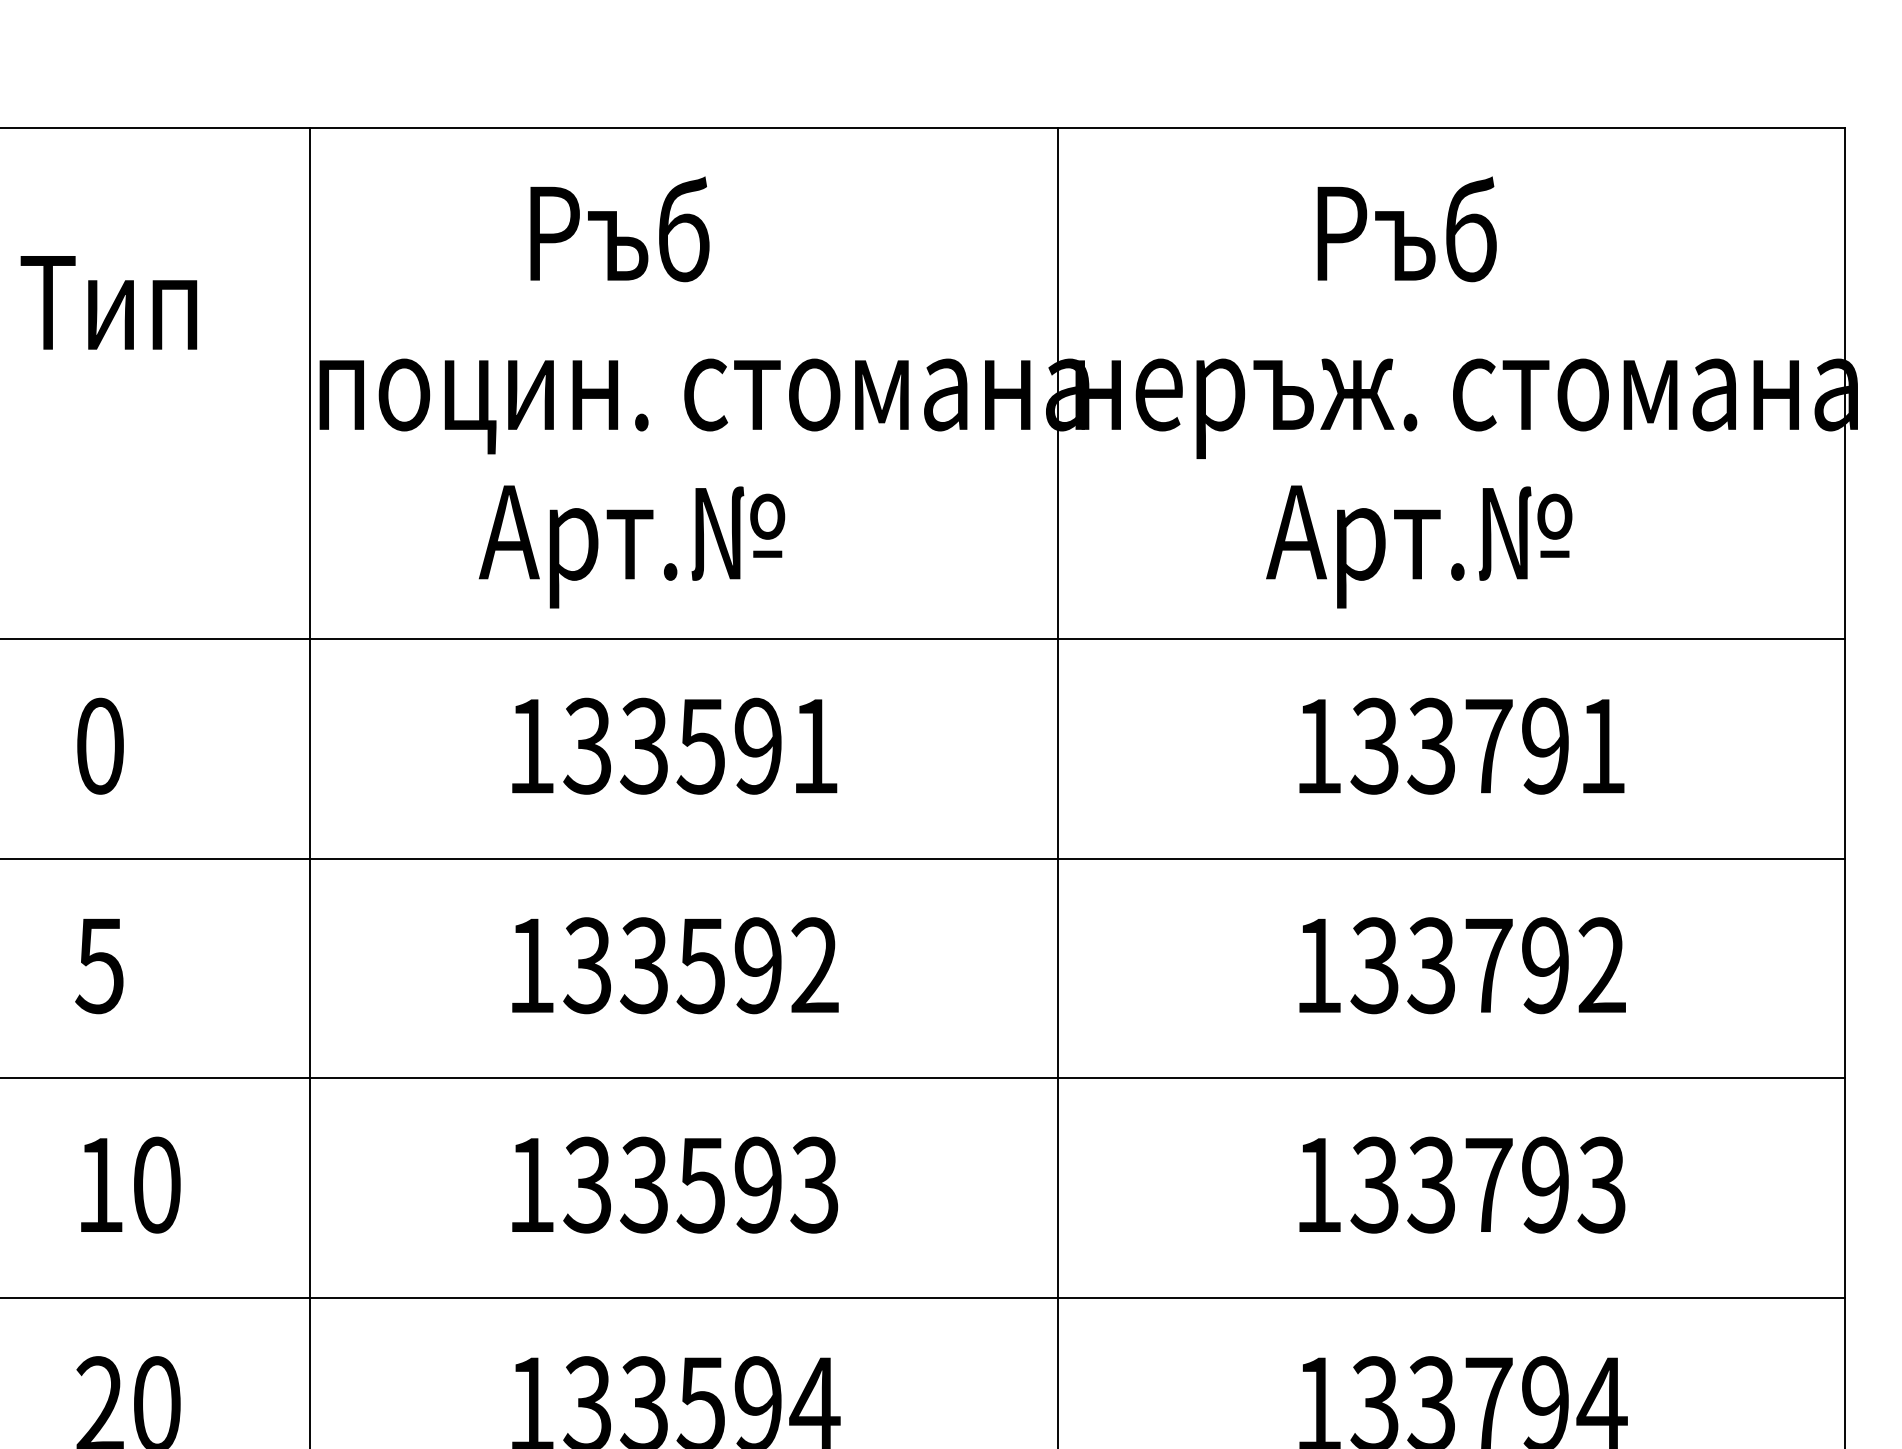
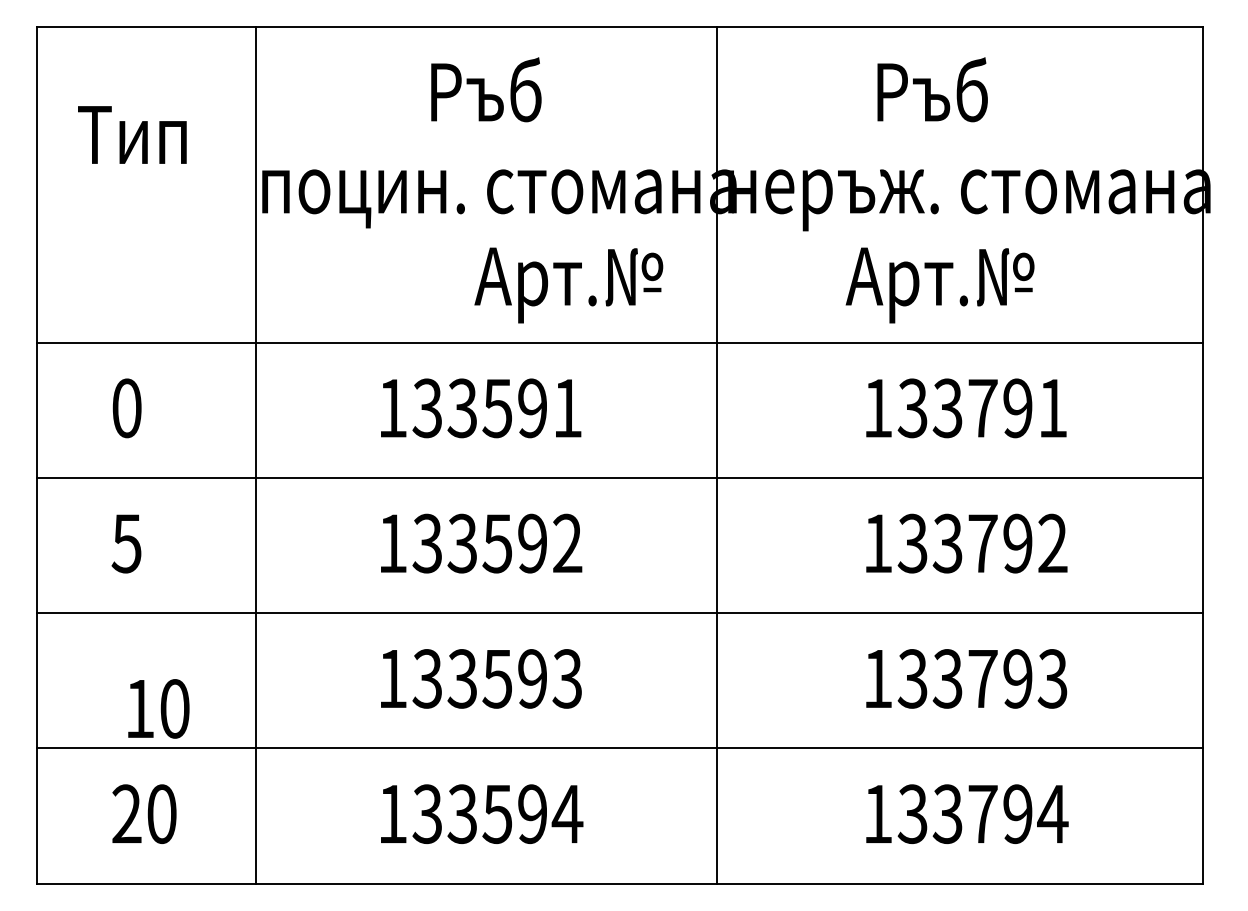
text: (620, 228) -> (486, 89), moved
text: (631, 546) -> (568, 285), moved
text: (130, 1184) -> (158, 708), moved

